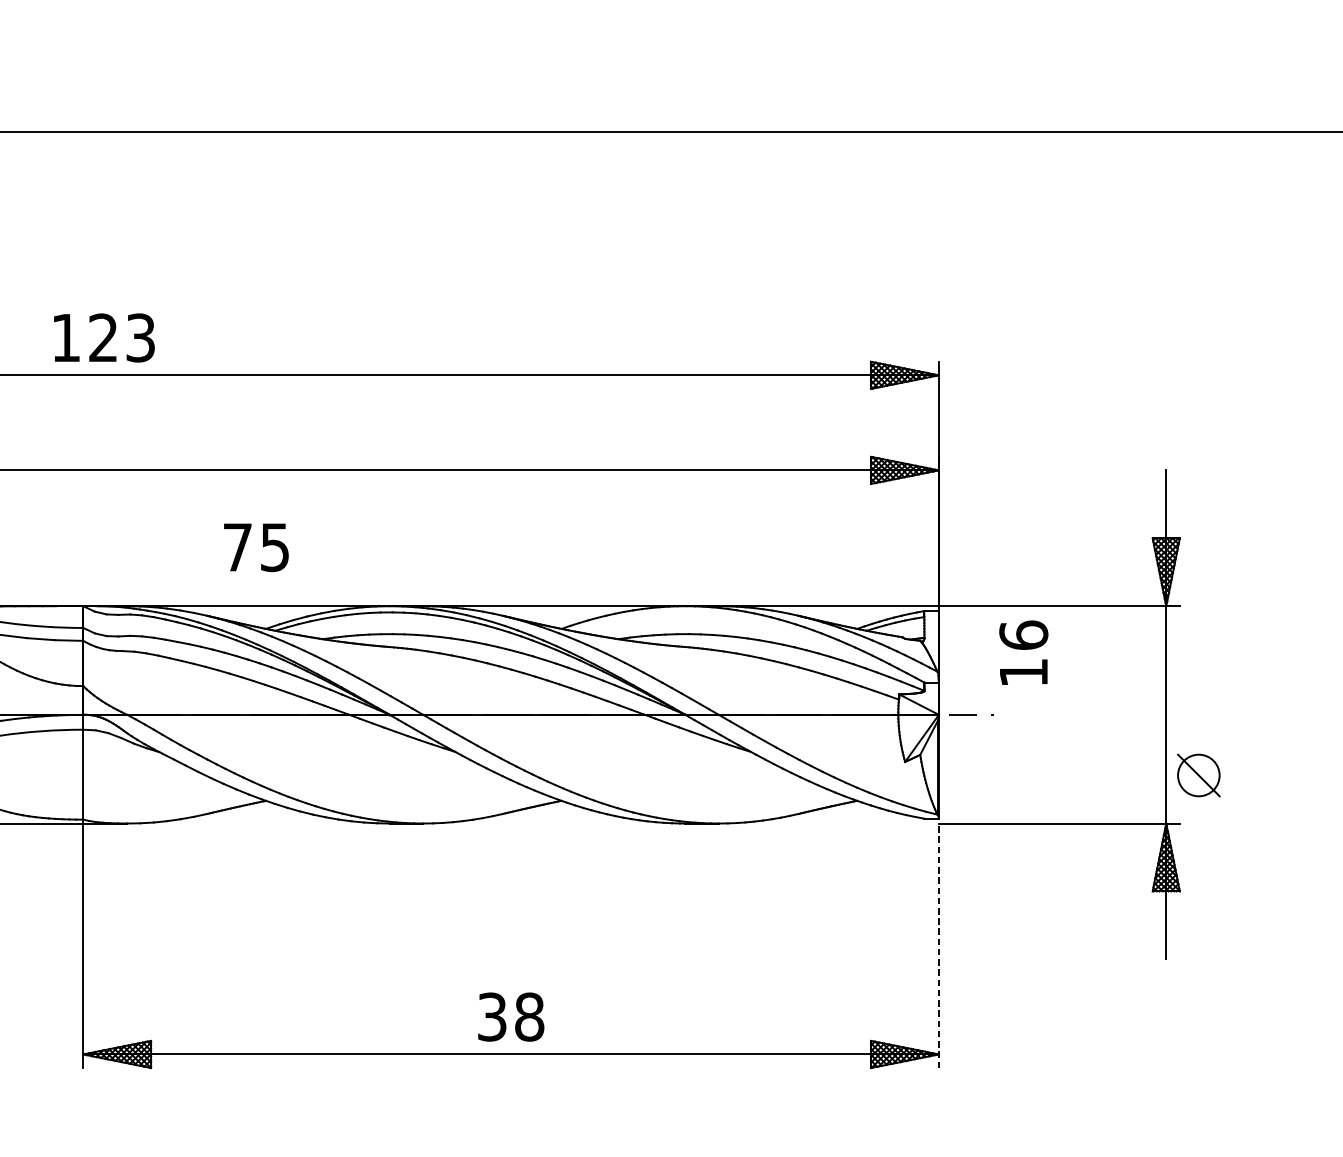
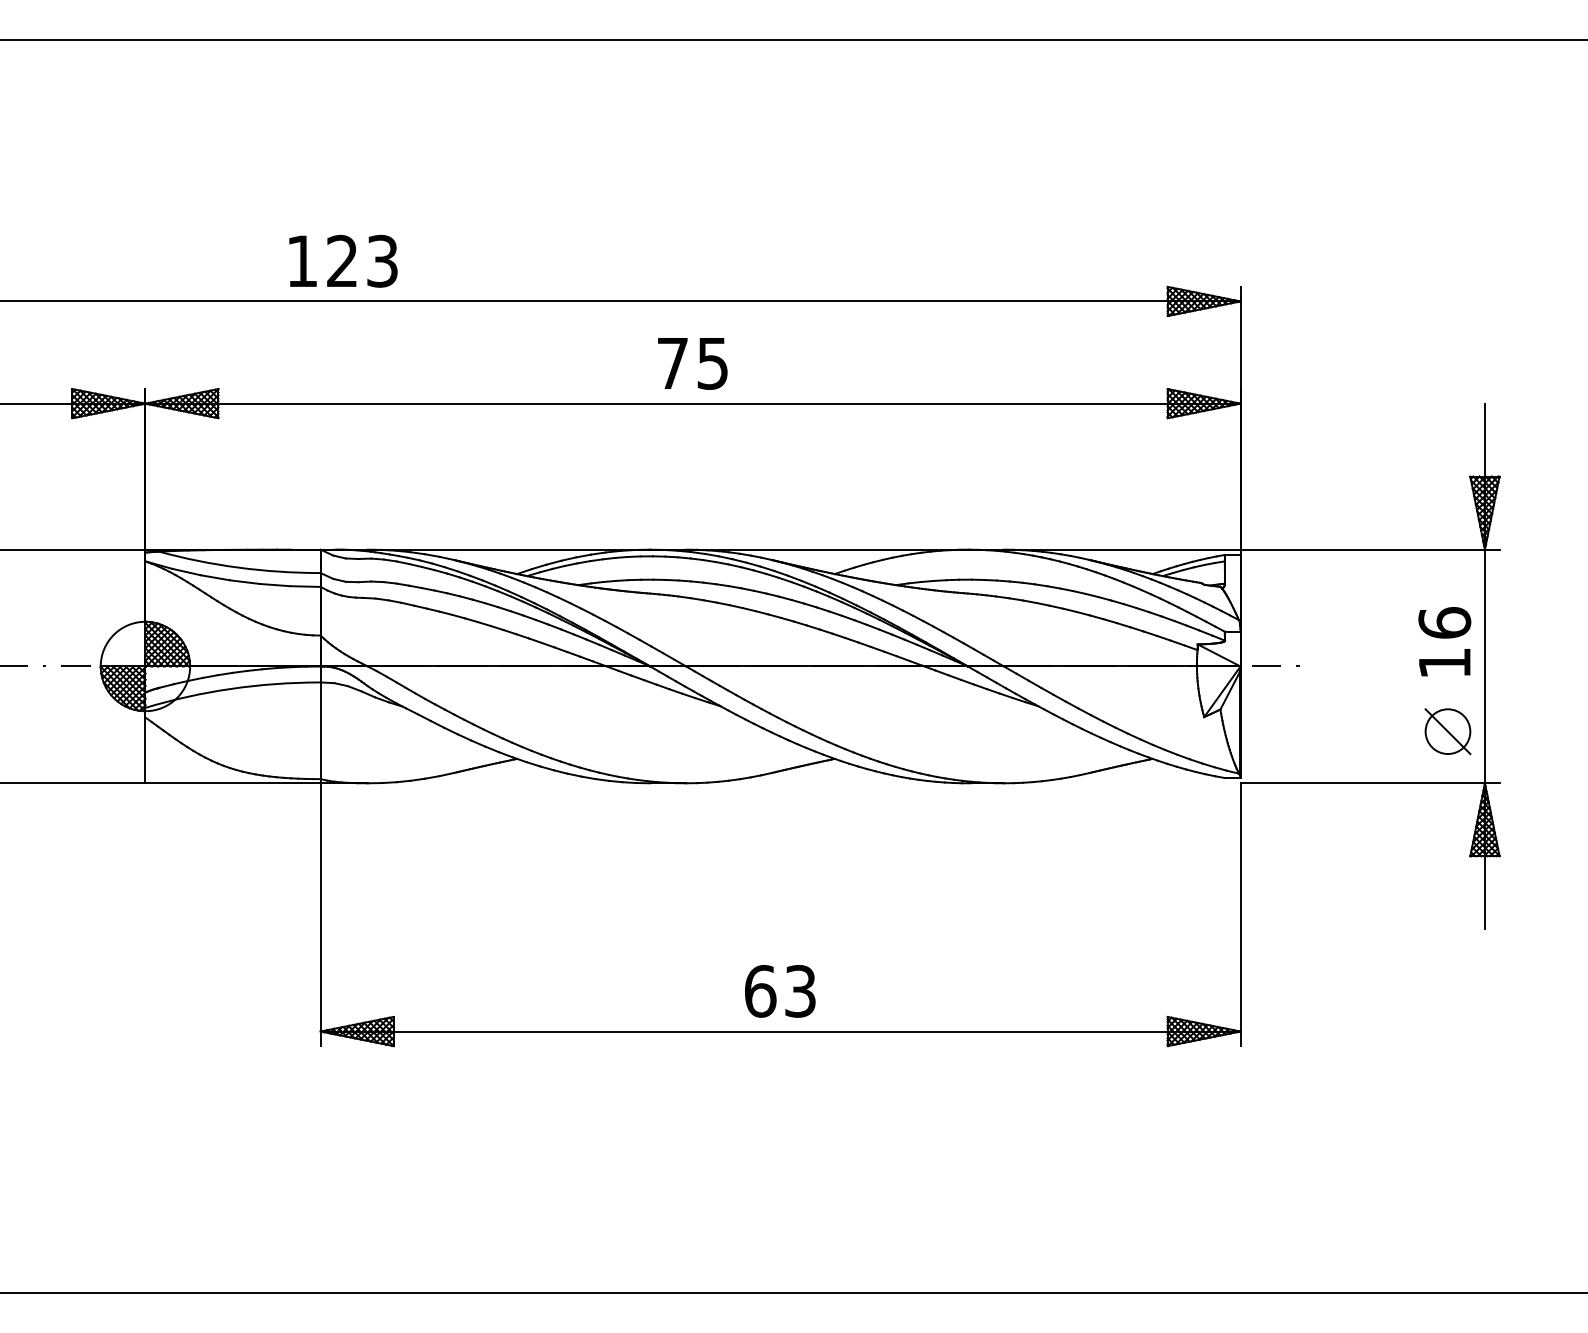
text: (256, 547) -> (692, 363), moved
text: (1023, 652) -> (1444, 641), moved
part: (1198, 775) -> (1447, 731), moved
line: (938, 945) -> (1240, 914), dashed -> solid
text: (510, 1017) -> (780, 991), 38 -> 63

